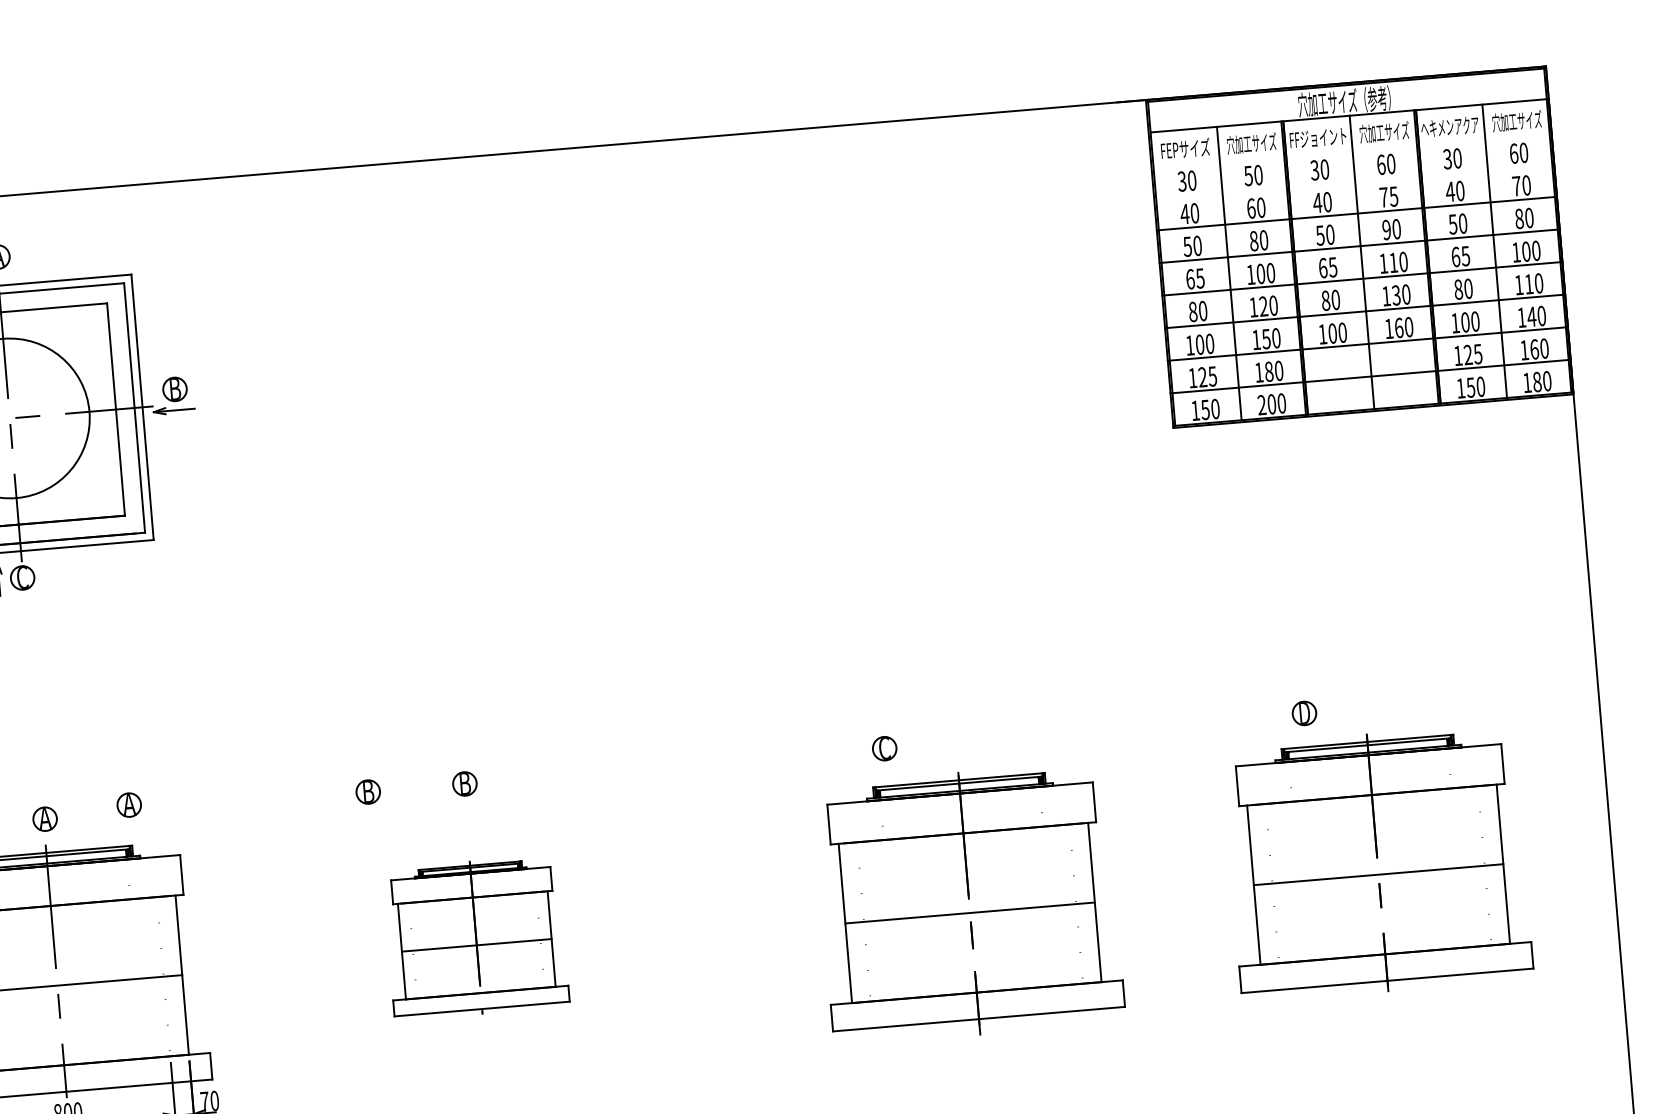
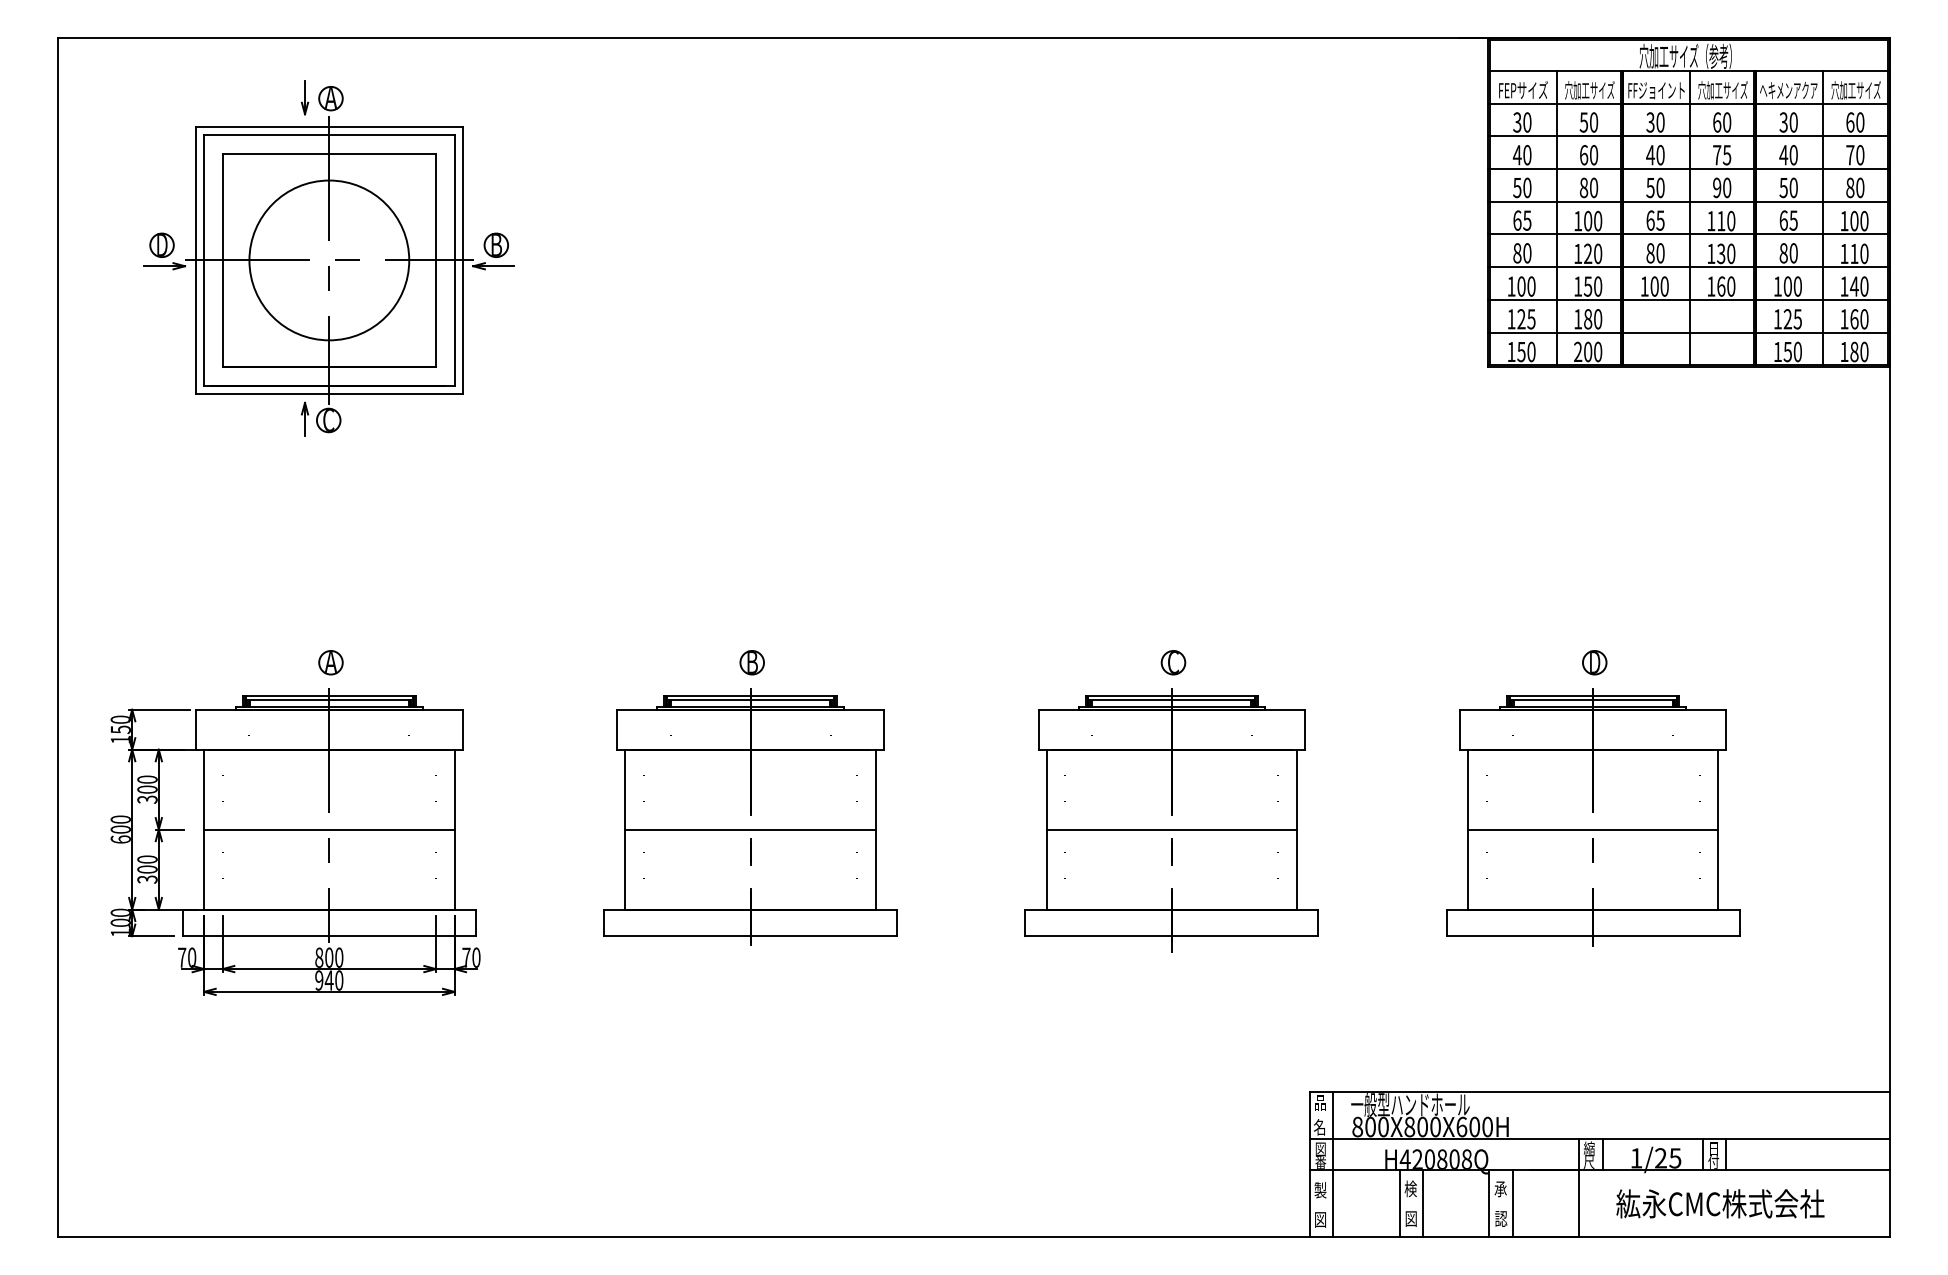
line: (1351, 148) -> (1688, 103), added
line: (1353, 181) -> (1688, 136), added
part: (367, 791) -> (654, 662), removed
part: (128, 804) -> (415, 655), removed
part: (1377, 862) -> (1593, 817), moved
part: (969, 903) -> (1171, 820), moved
part: (476, 937) -> (750, 816), size x1.67

